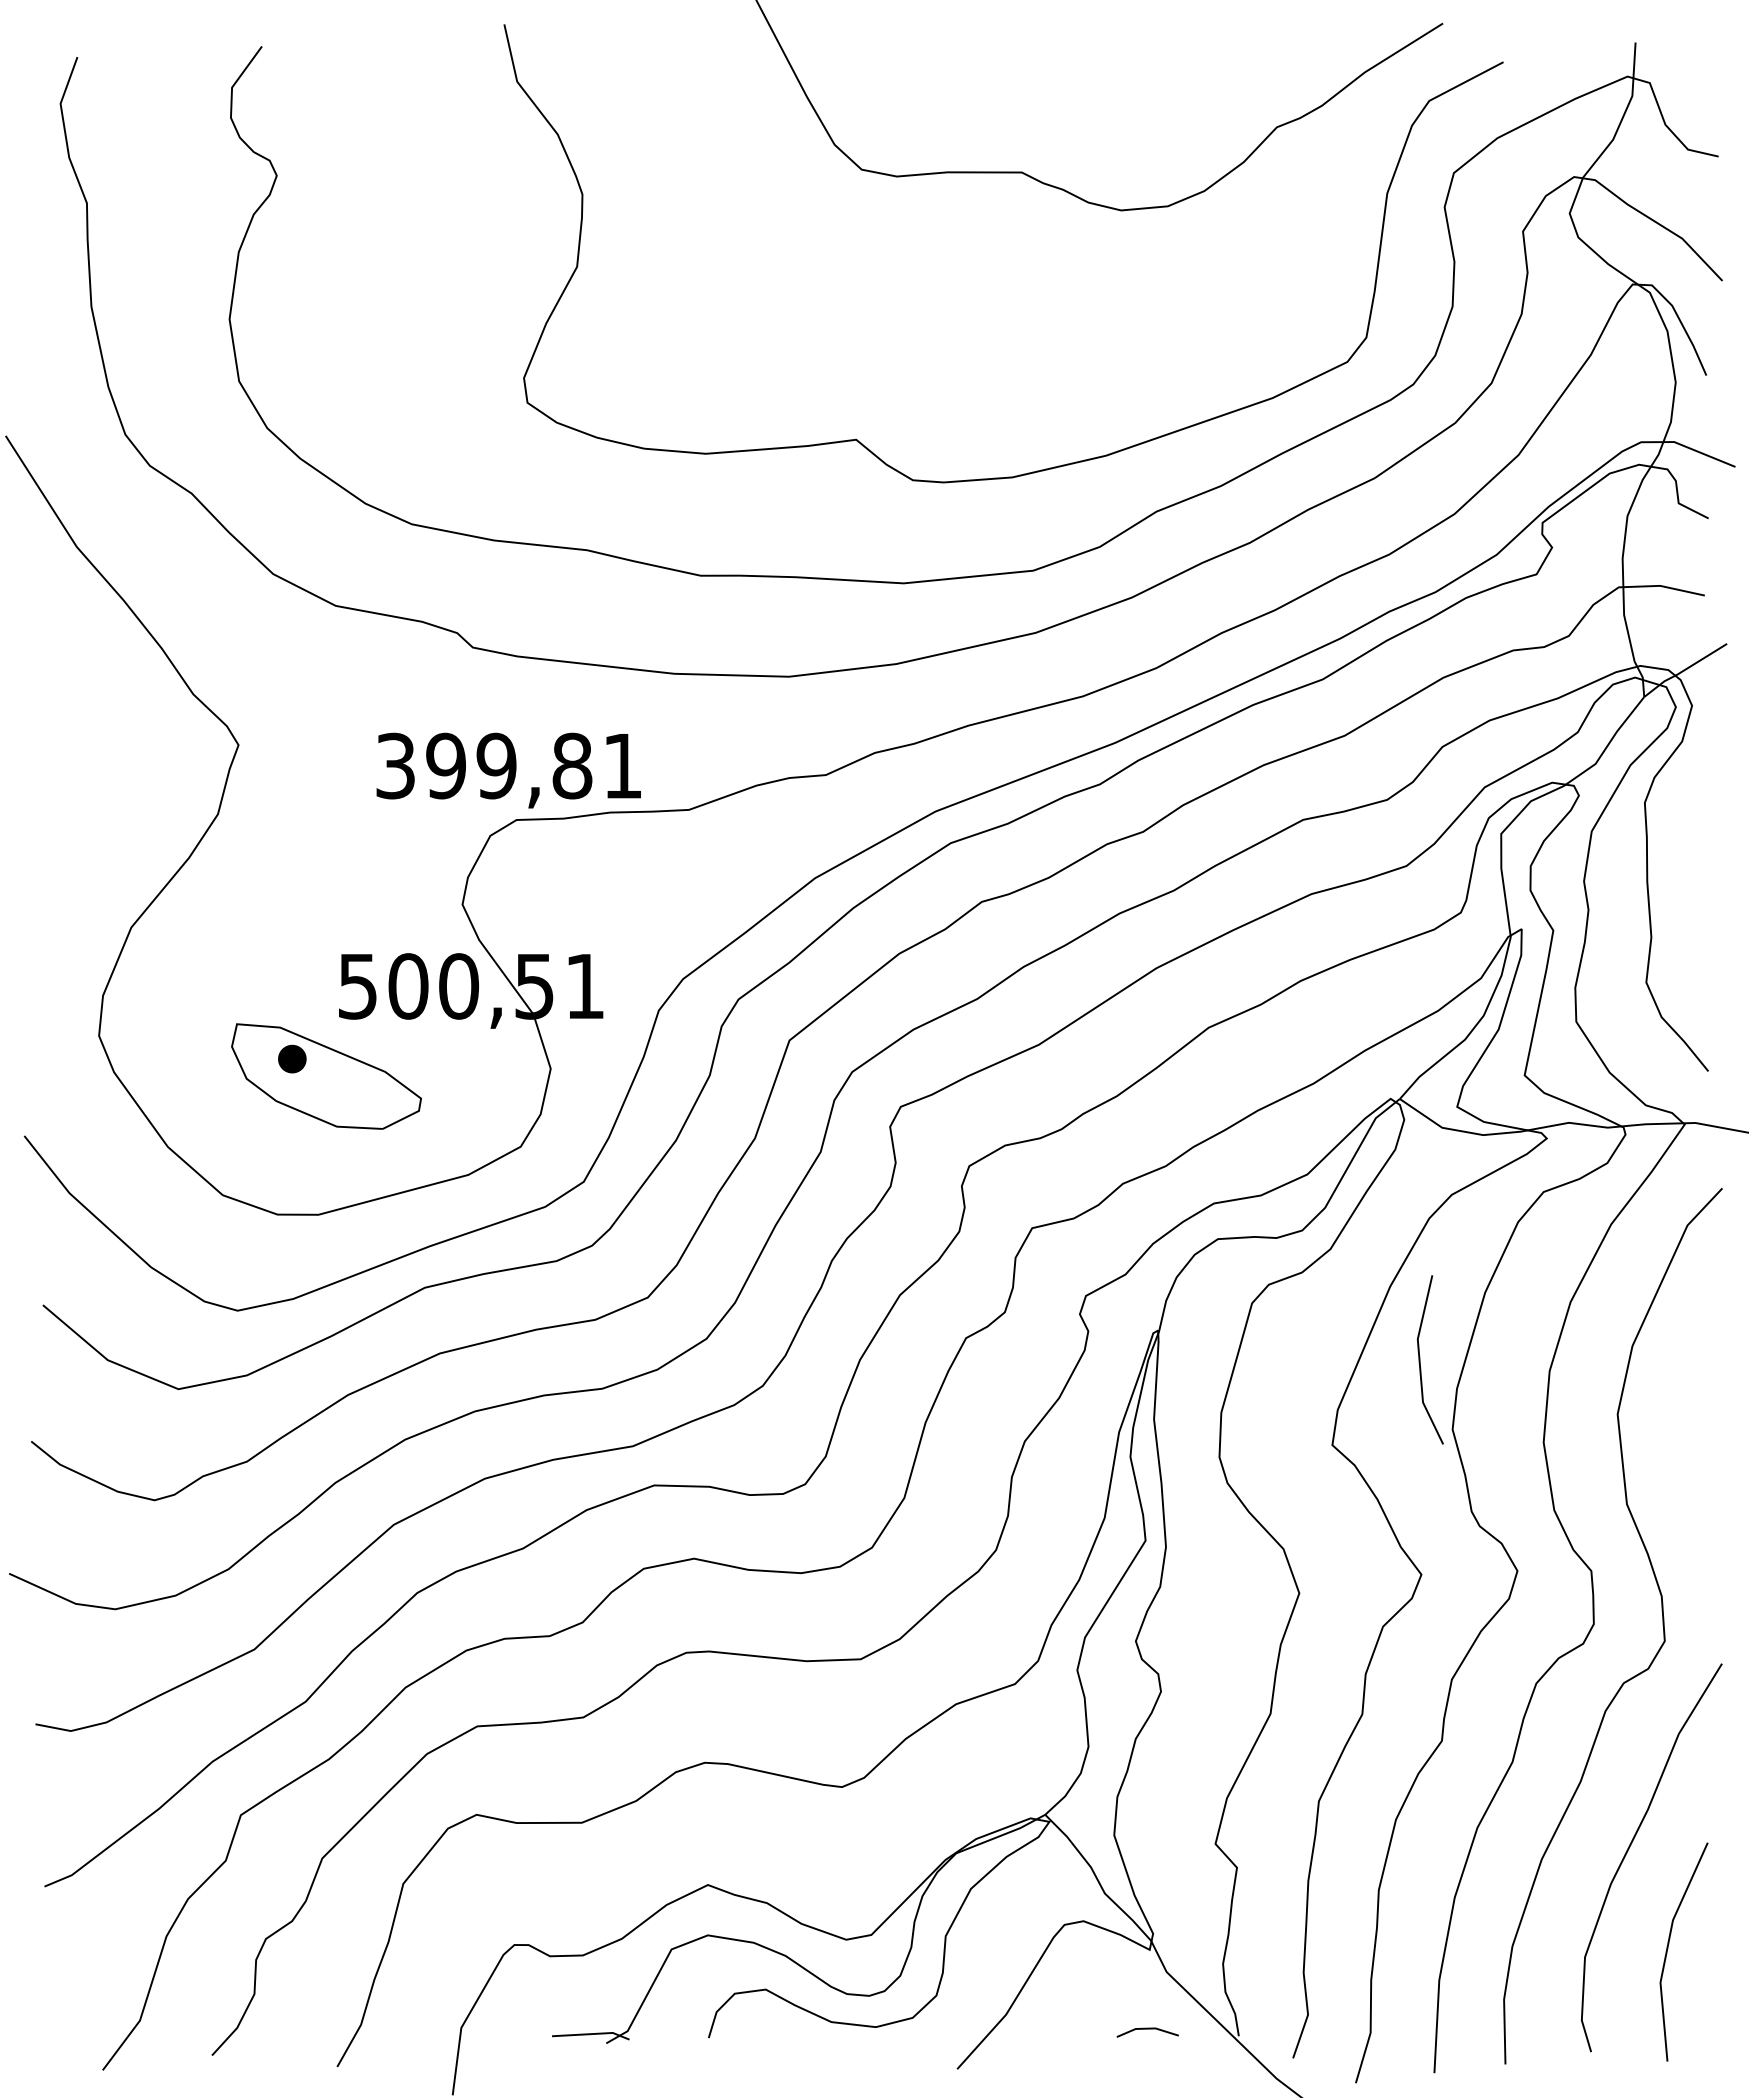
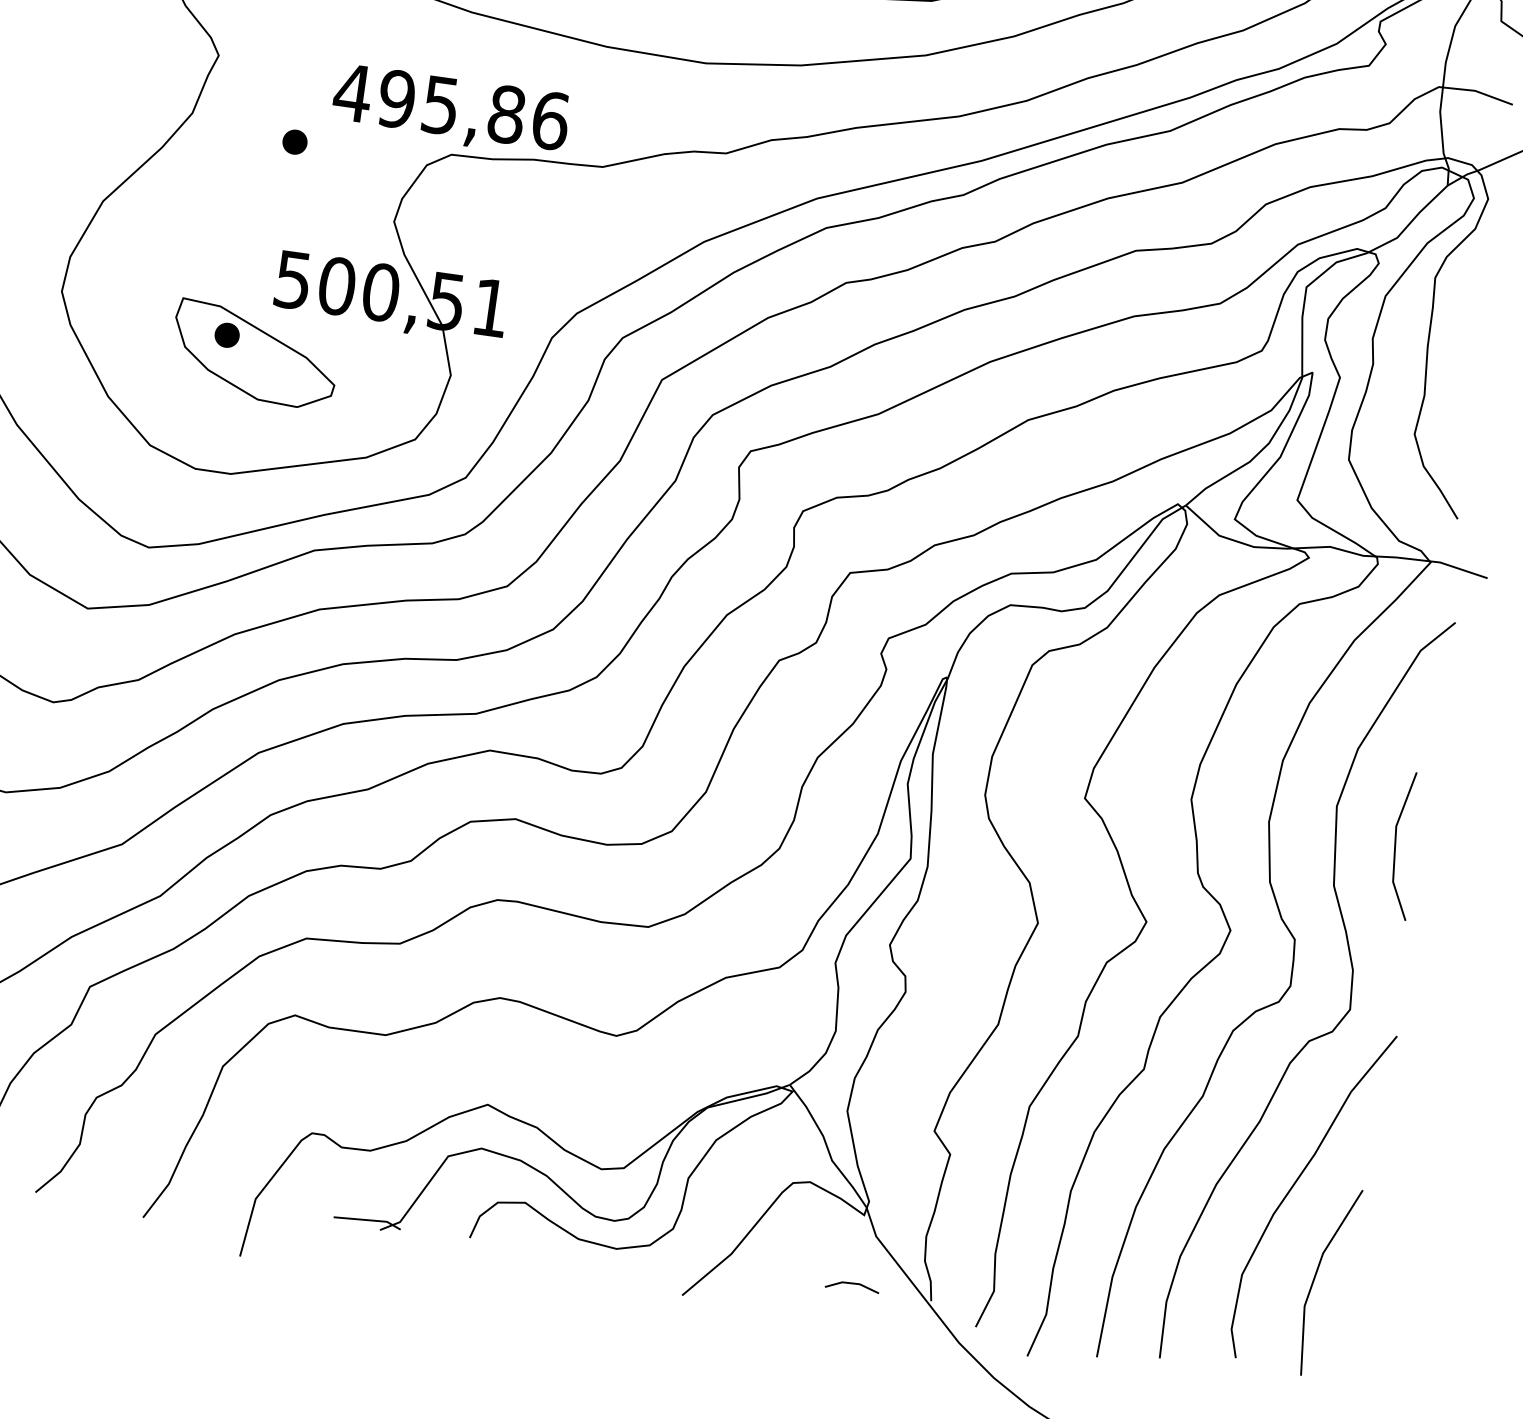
text: (508, 765) -> (451, 106), 399,81 -> 495,86
part: (338, 830) -> (295, 142), added
line: (1420, 1359) -> (1396, 844), moved

